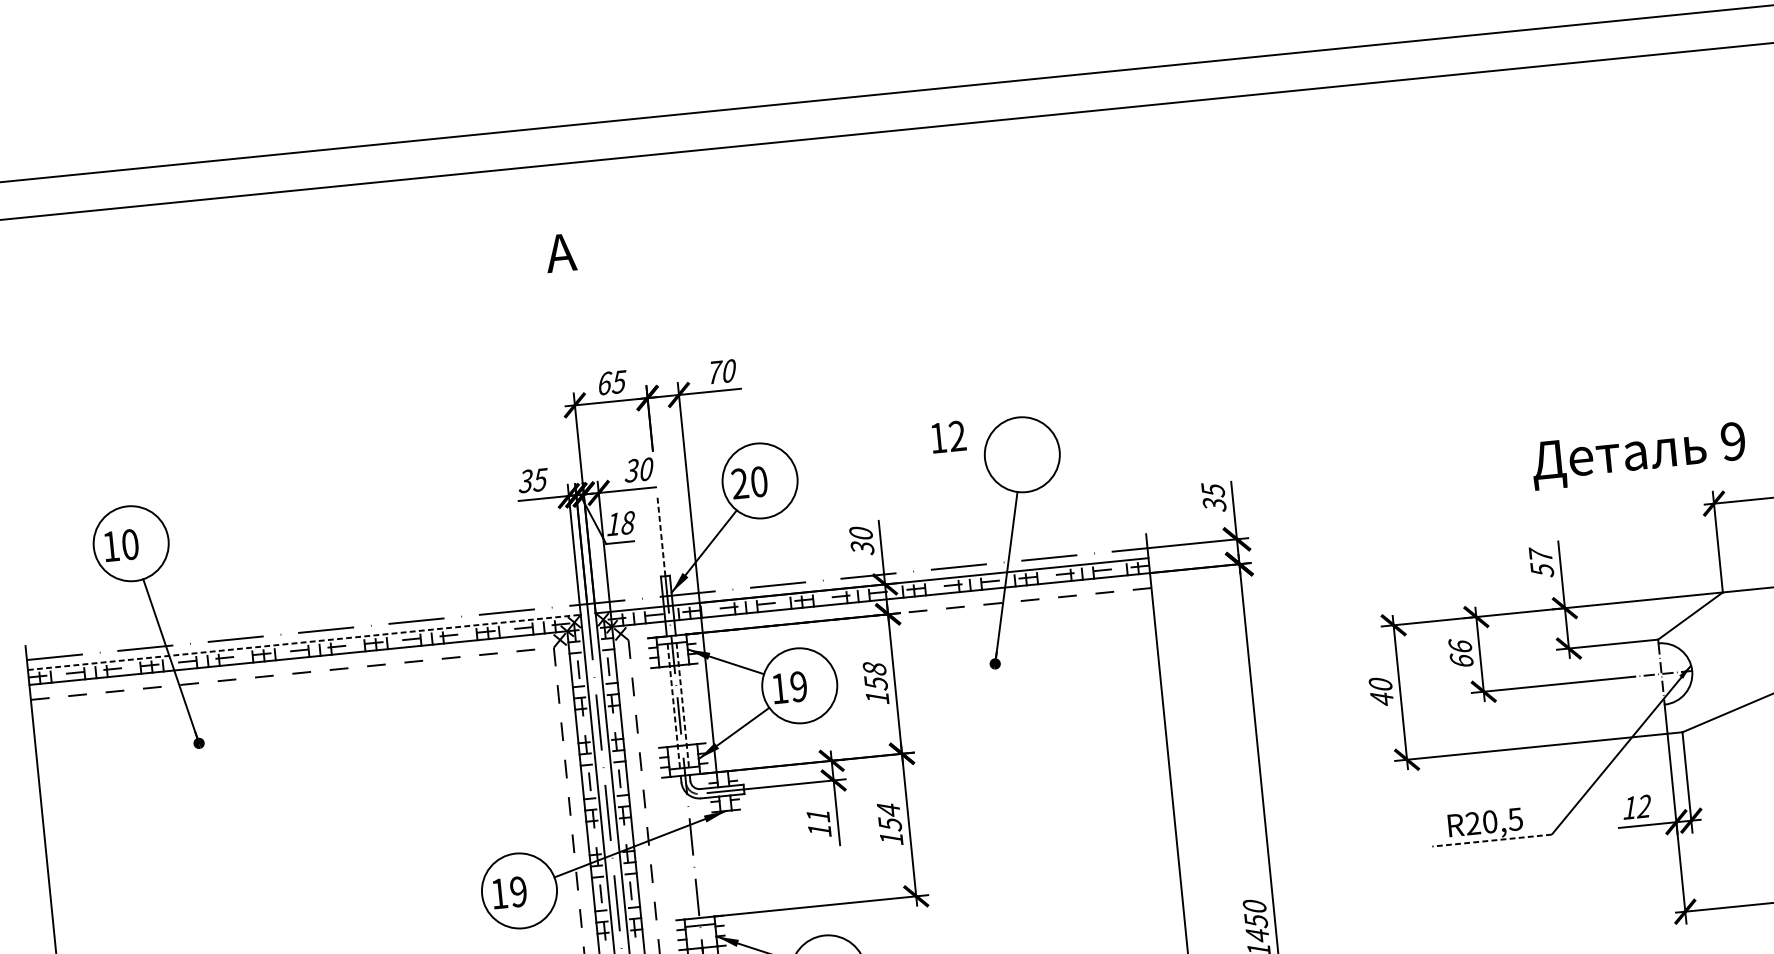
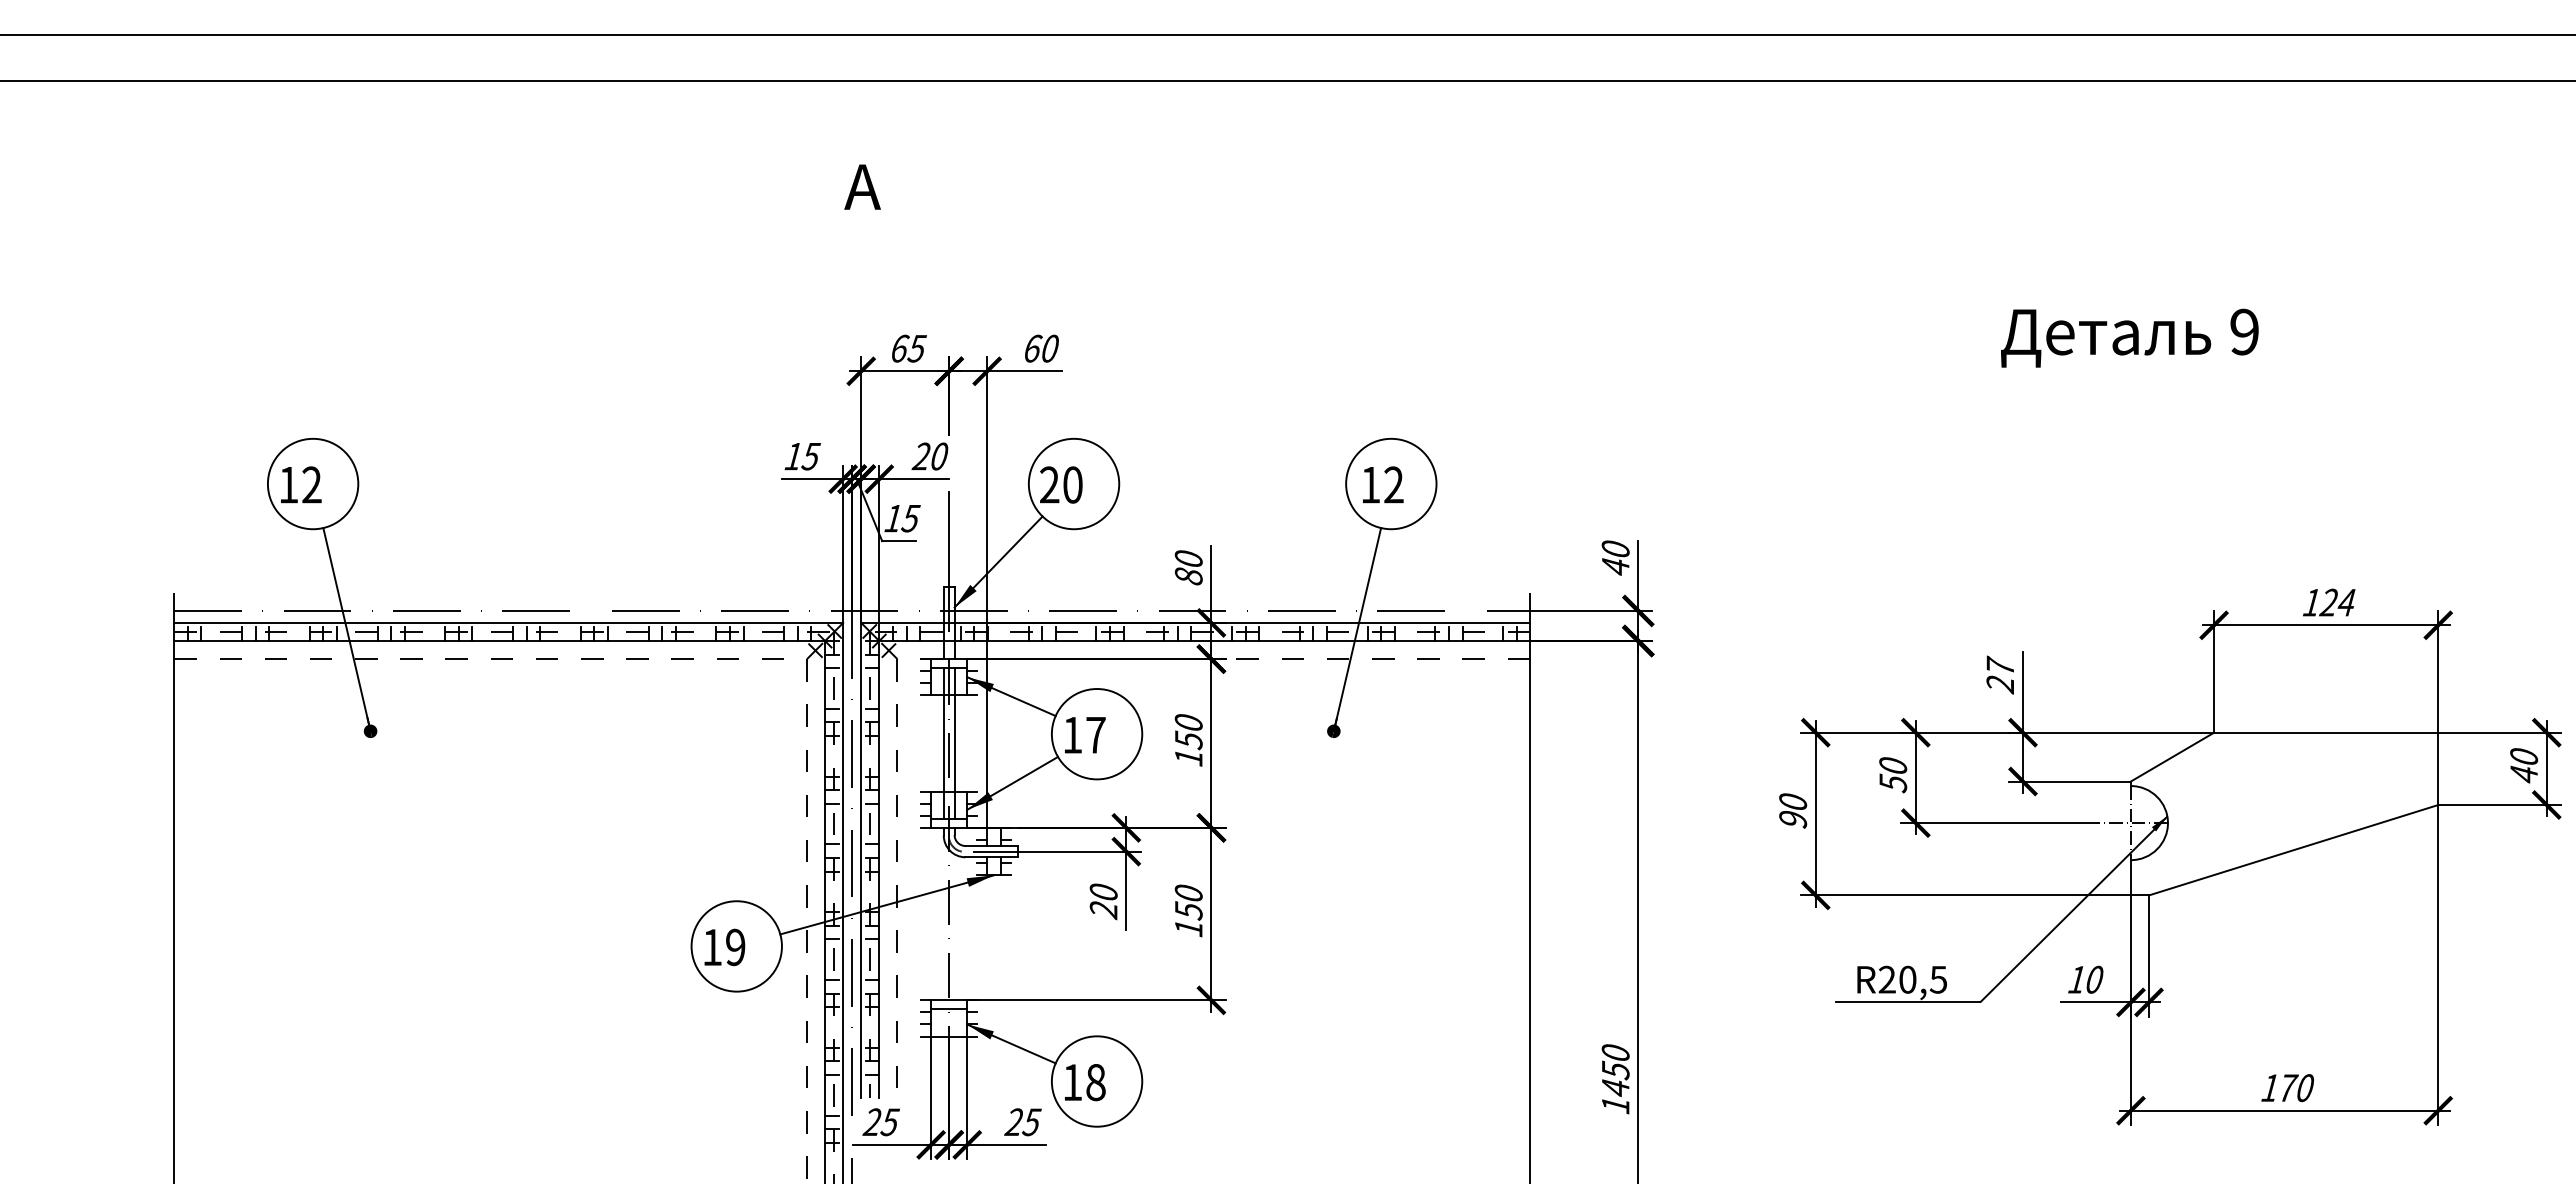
text: (716, 372) -> (1034, 348), 70 -> 60
text: (948, 436) -> (1383, 484), moved
text: (1638, 455) -> (2129, 337), moved
text: (630, 470) -> (920, 456), 30 -> 20
text: (525, 481) -> (792, 456), 35 -> 15
text: (1213, 497) -> (1615, 557), 35 -> 40
text: (627, 522) -> (910, 518), 18 -> 15
line: (661, 537) -> (949, 539), dashed -> solid
text: (129, 544) -> (311, 484), 10 -> 12
text: (862, 547) -> (1188, 576), 30 -> 80
text: (1542, 570) -> (2000, 684), 57 -> 27
line: (304, 641) -> (509, 622), dashed -> solid
text: (1461, 653) -> (1893, 774), 66 -> 50
text: (874, 668) -> (1188, 722), 158 -> 150
text: (798, 686) -> (1095, 734), 19 -> 17
text: (1382, 698) -> (1793, 819), 40 -> 90
line: (682, 706) -> (954, 744), dashed -> solid
line: (673, 707) -> (943, 744), dashed -> solid
text: (1643, 806) -> (2093, 979), 12 -> 10
text: (888, 809) -> (1188, 893), 154 -> 150
text: (818, 823) -> (1103, 901), 11 -> 20
line: (1491, 840) -> (1907, 1002), dashed -> solid

